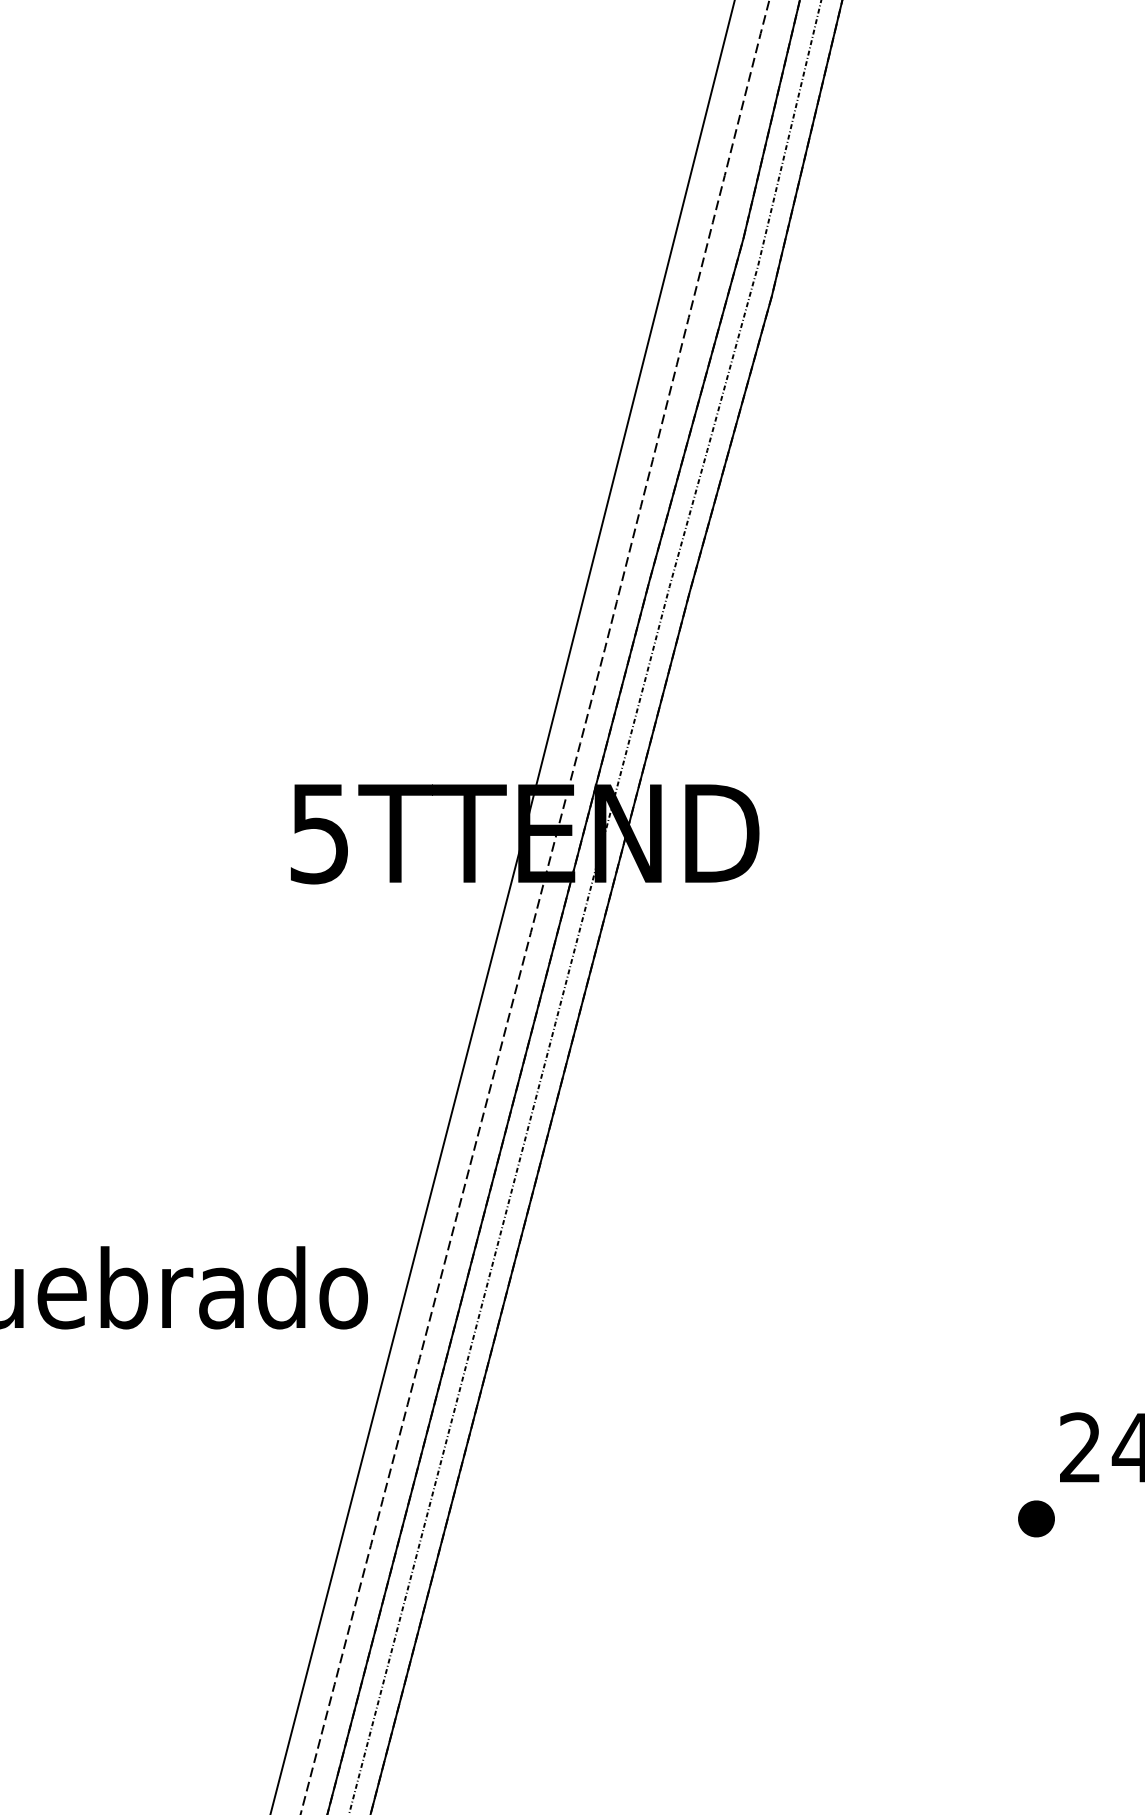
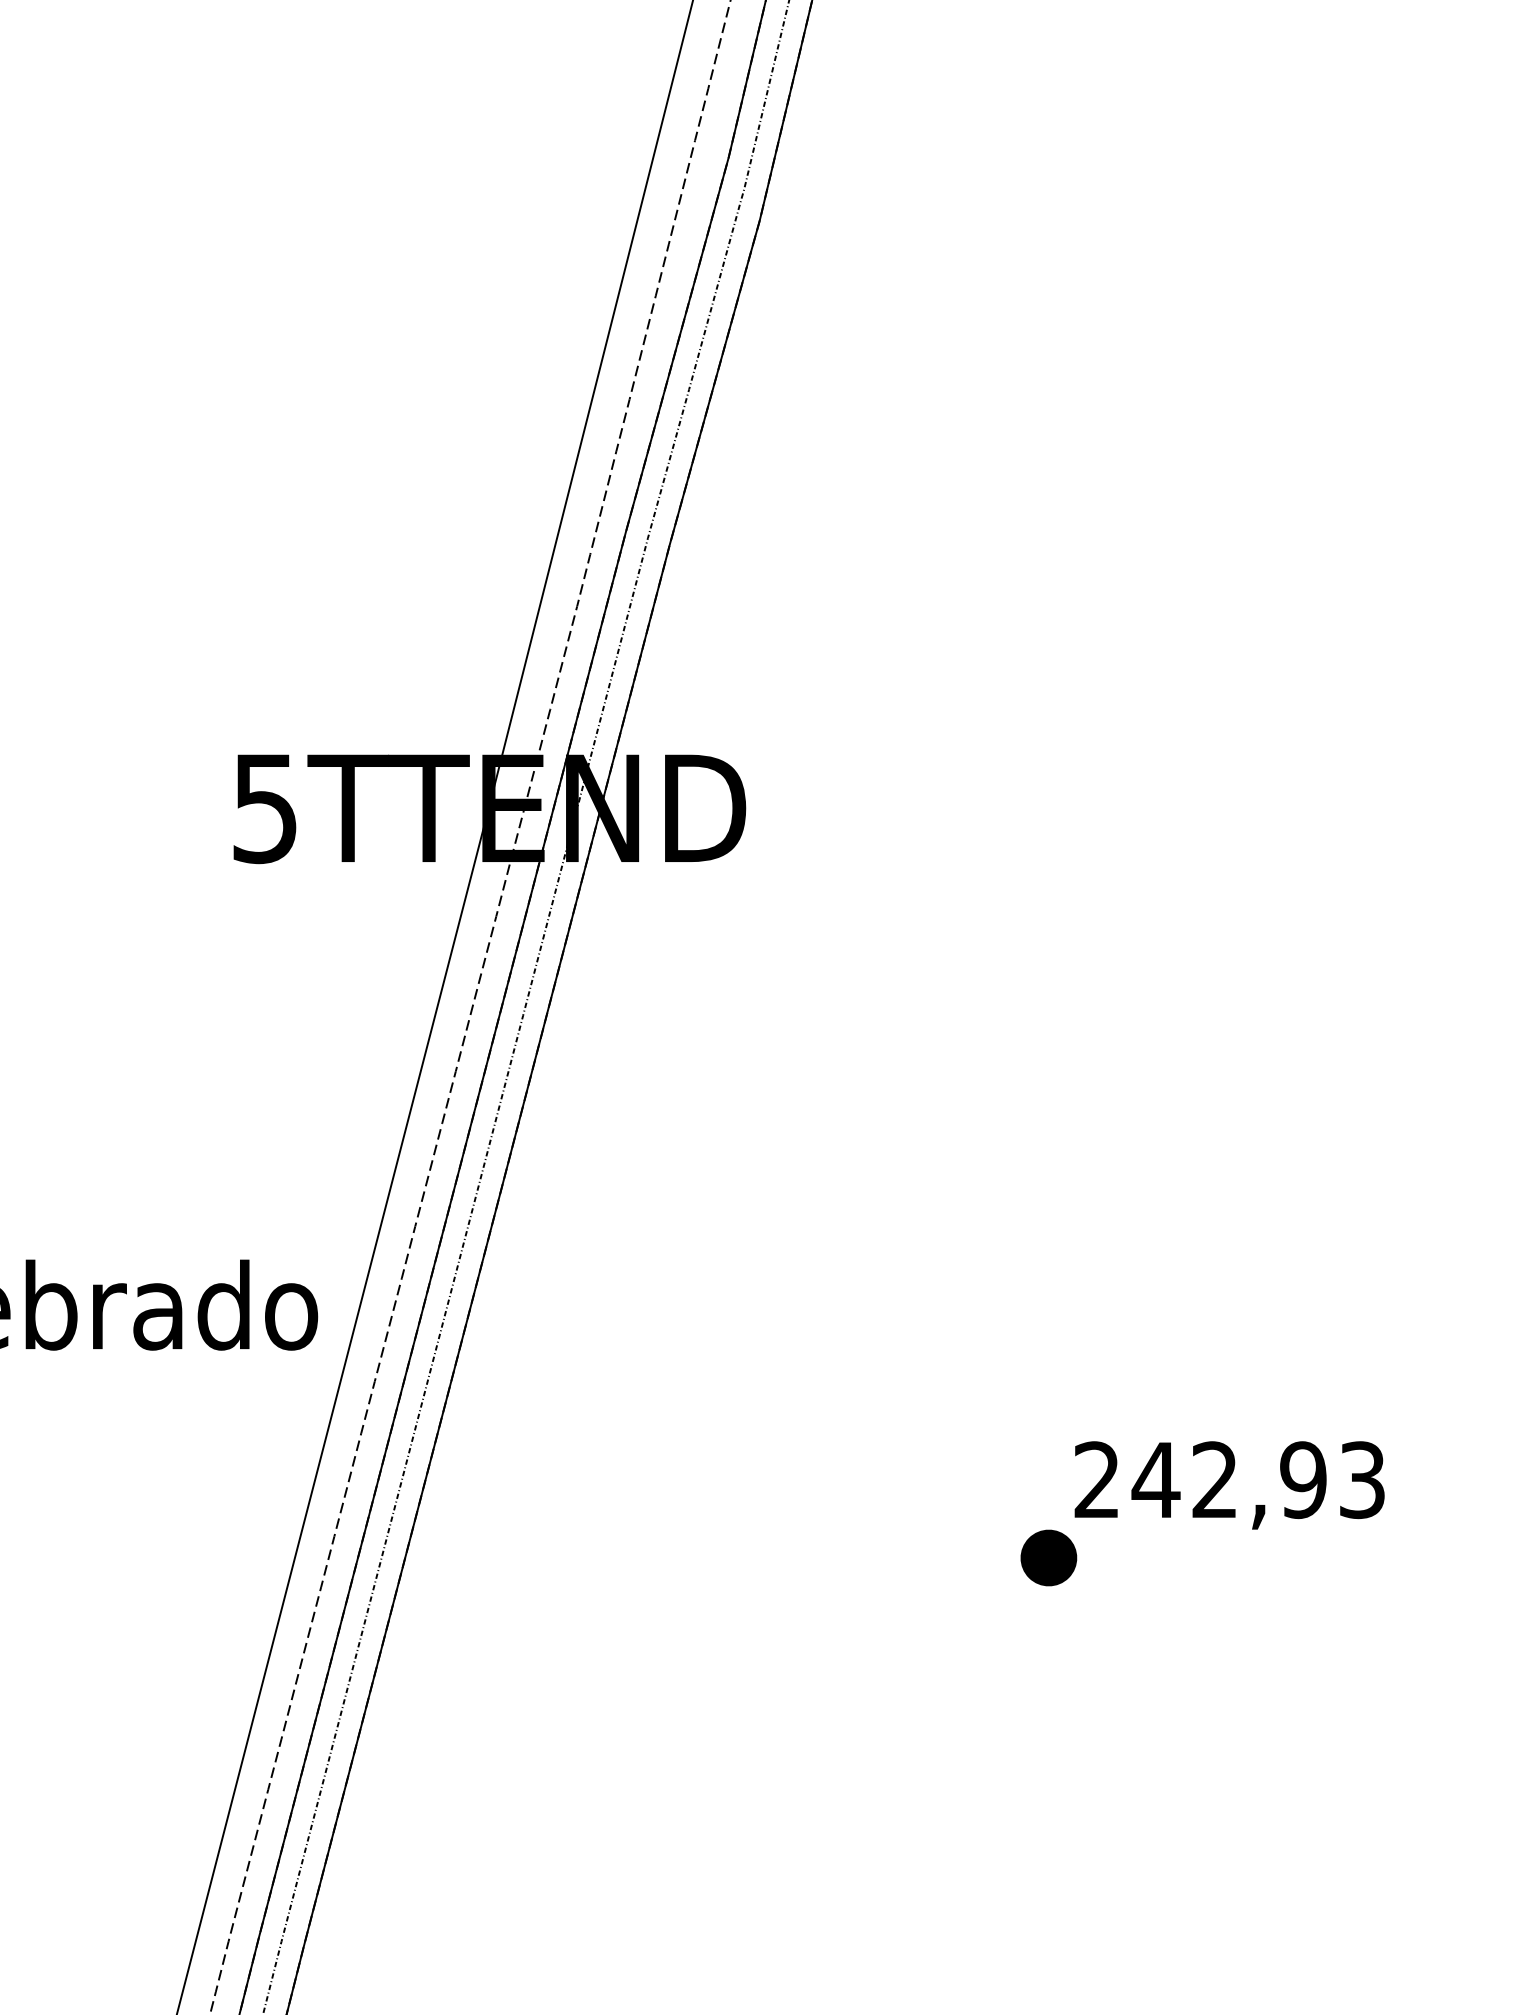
part: (1036, 1518) -> (1049, 1557), size x1.4

